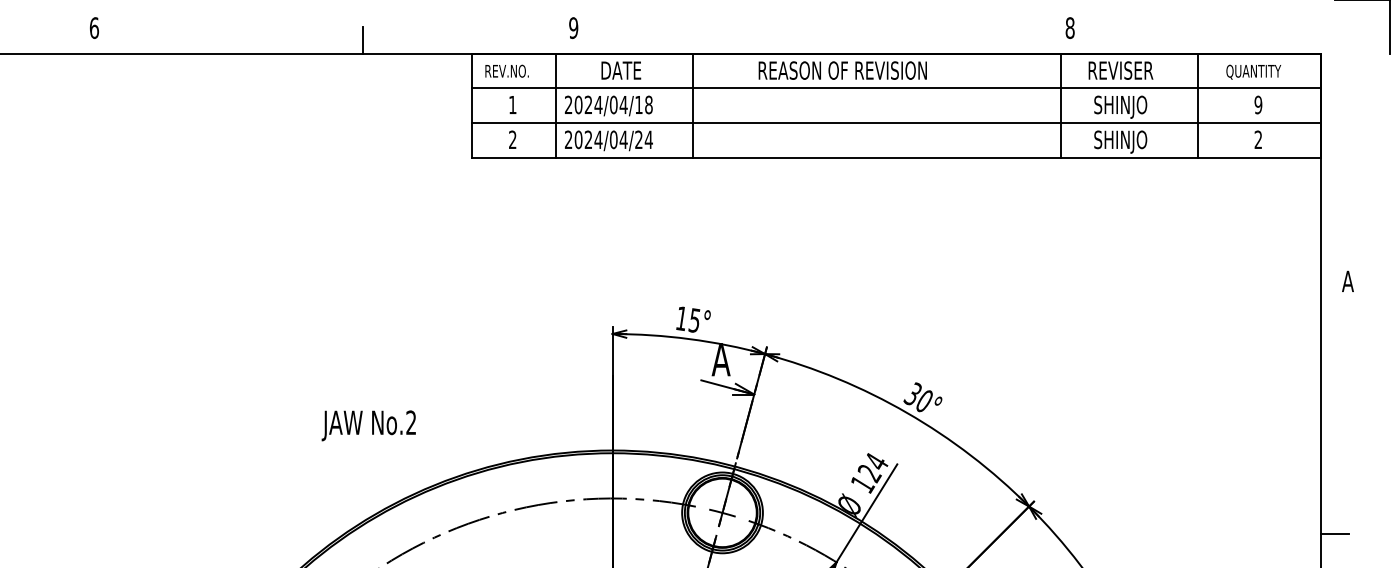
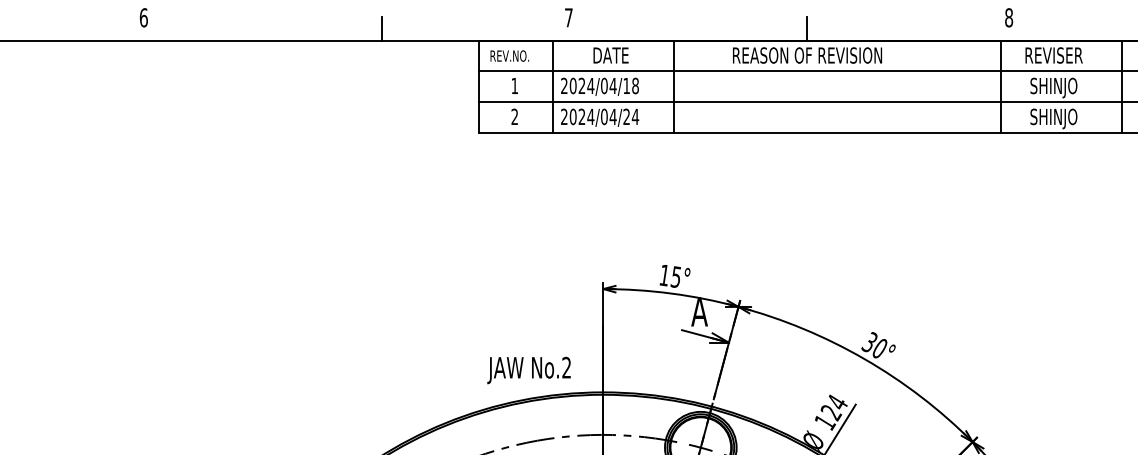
text: (573, 28) -> (568, 18), 9 -> 7
line: (841, 40) -> (806, 28), added
text: (368, 425) -> (528, 370), moved

